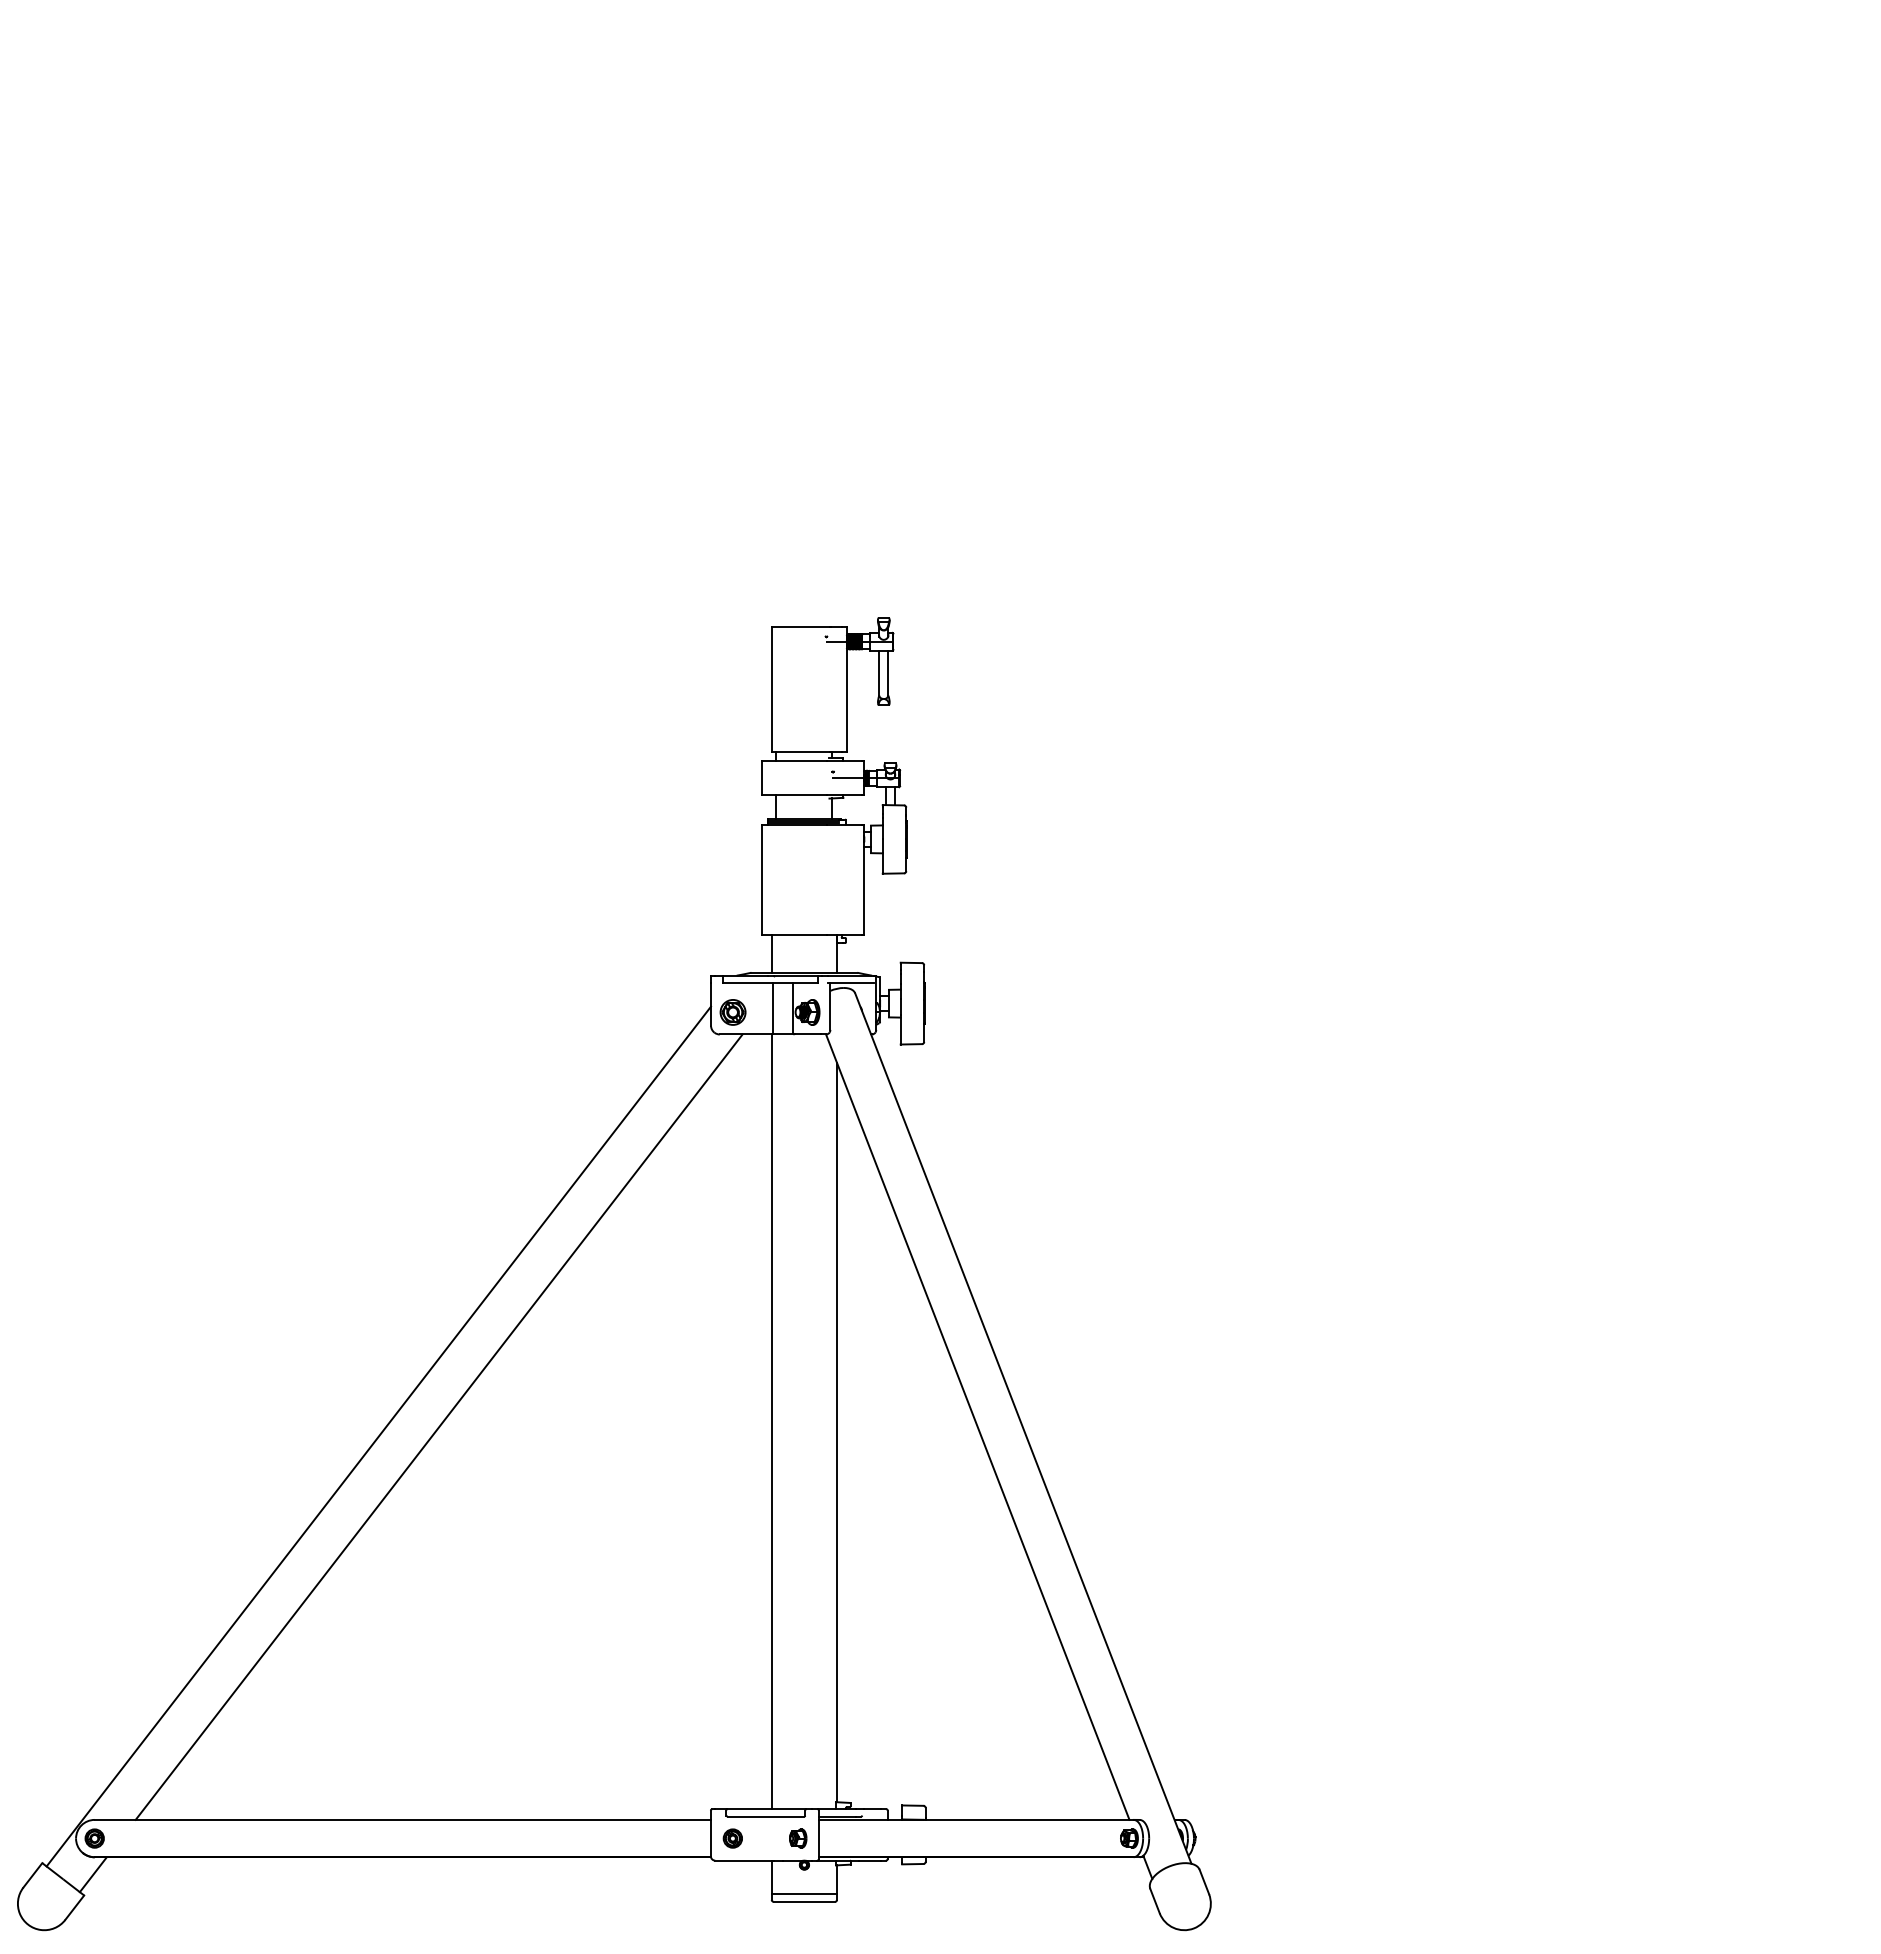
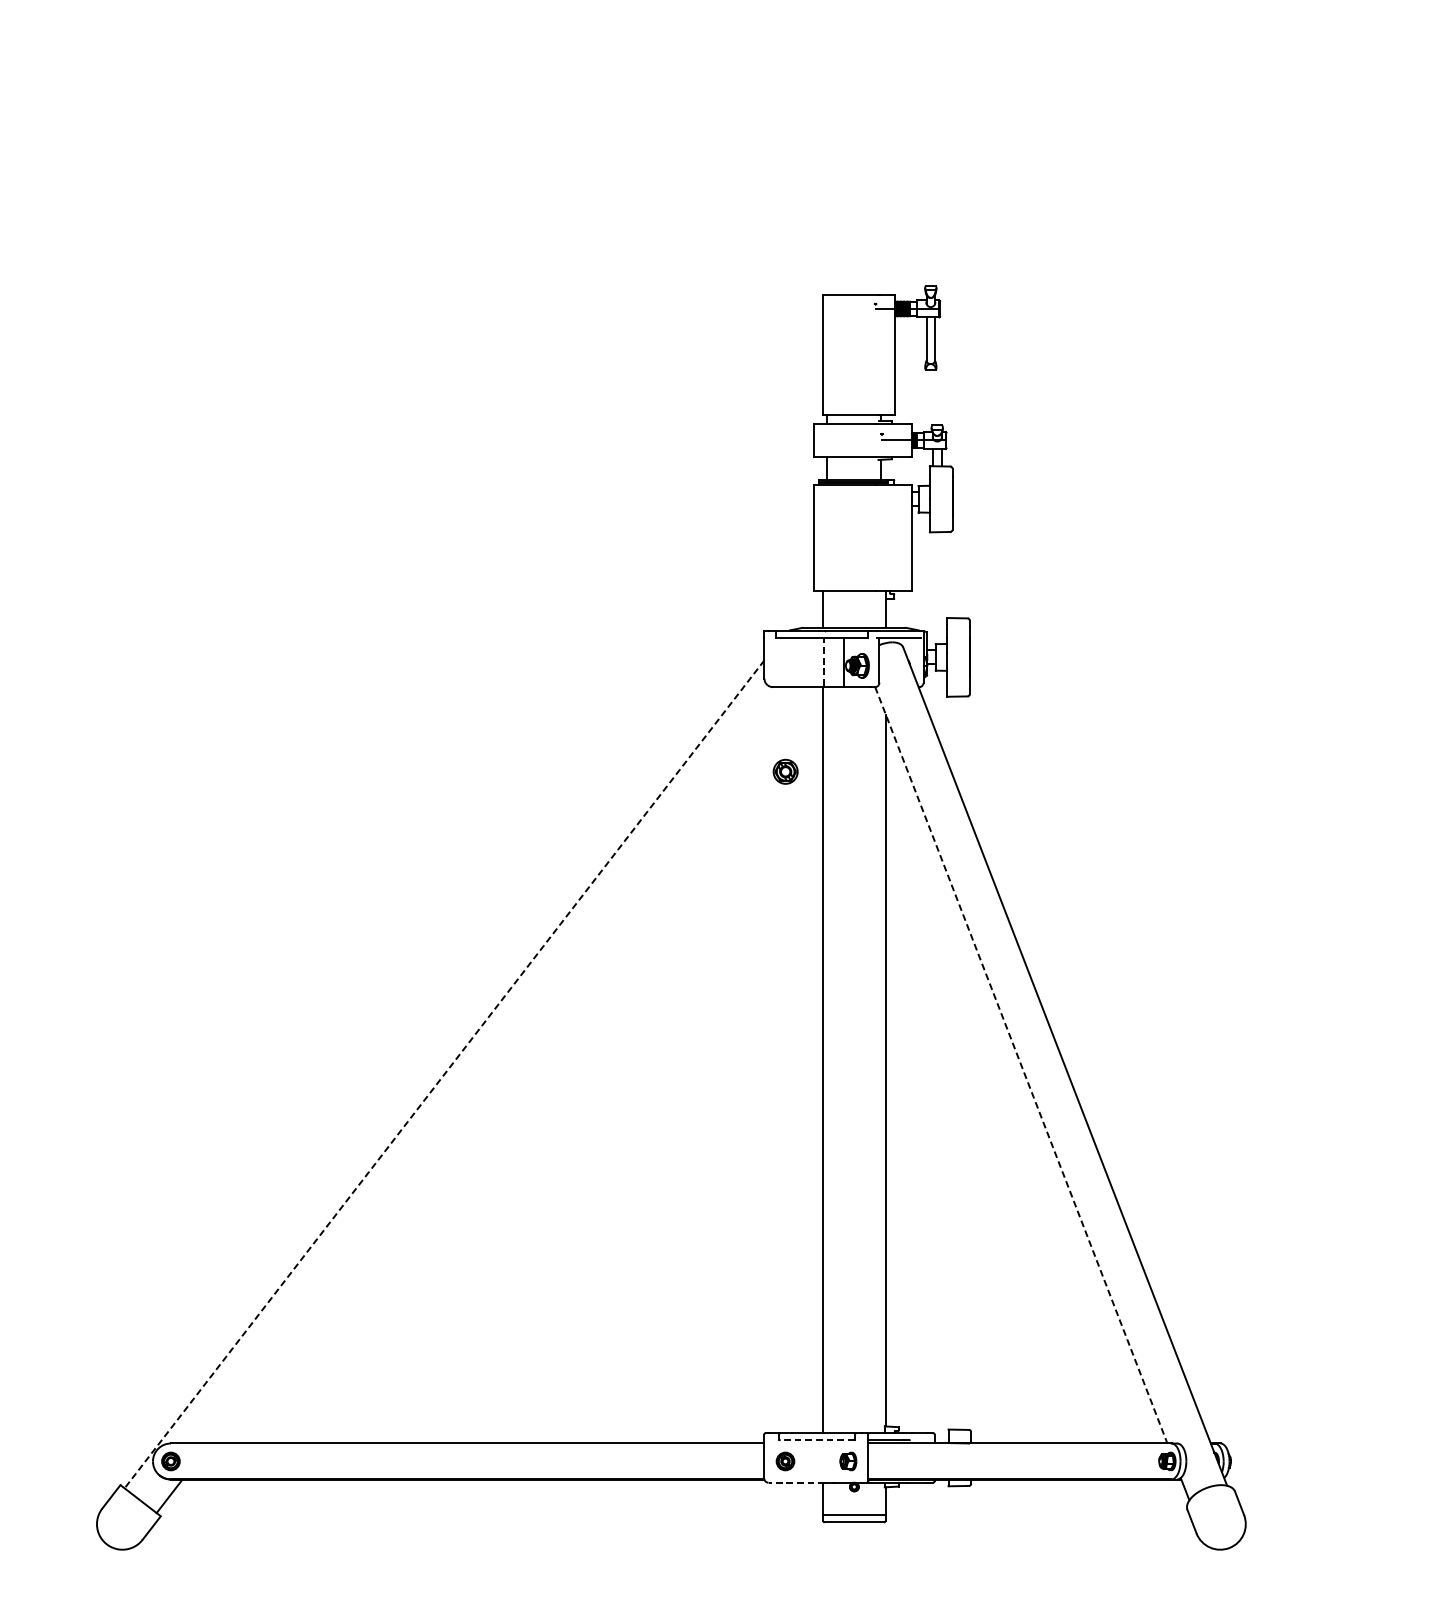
line: (772, 1008) -> (823, 662), solid -> dashed
part: (732, 1012) -> (785, 771), moved
line: (438, 1426) -> (502, 1064), removed
line: (977, 1427) -> (1021, 1065), solid -> dashed
line: (378, 1436) -> (444, 1074), solid -> dashed
line: (765, 1816) -> (816, 1440), solid -> dashed
line: (744, 1860) -> (796, 1482), solid -> dashed

